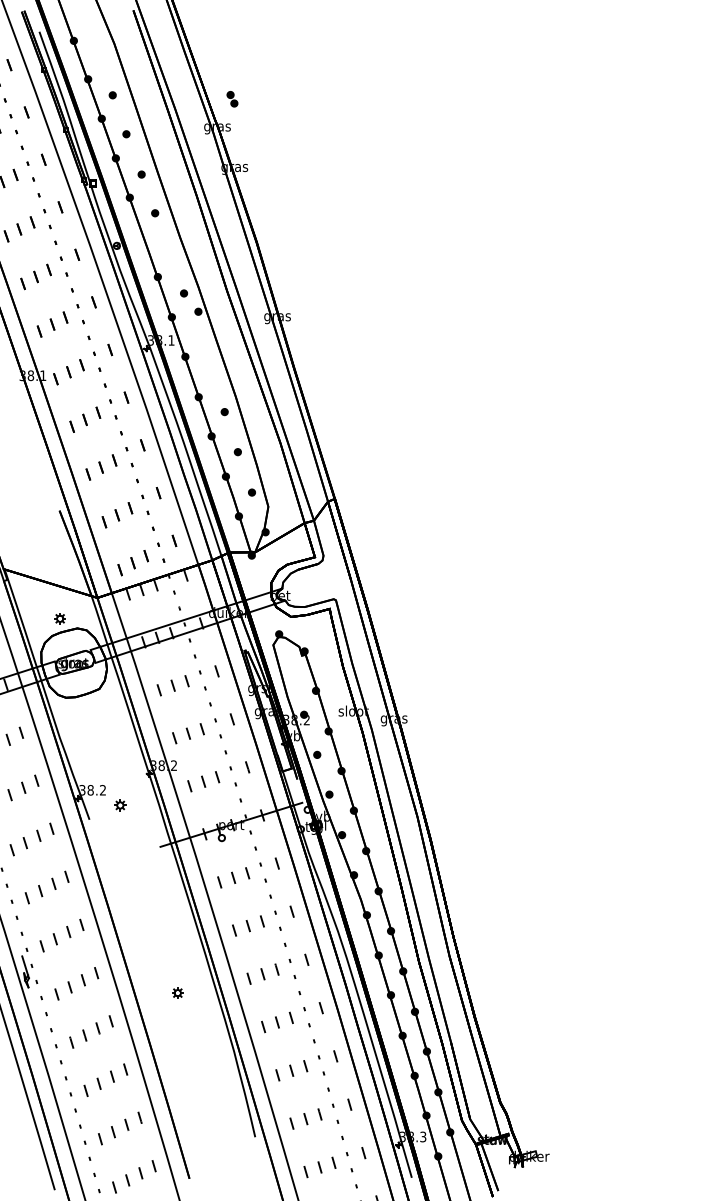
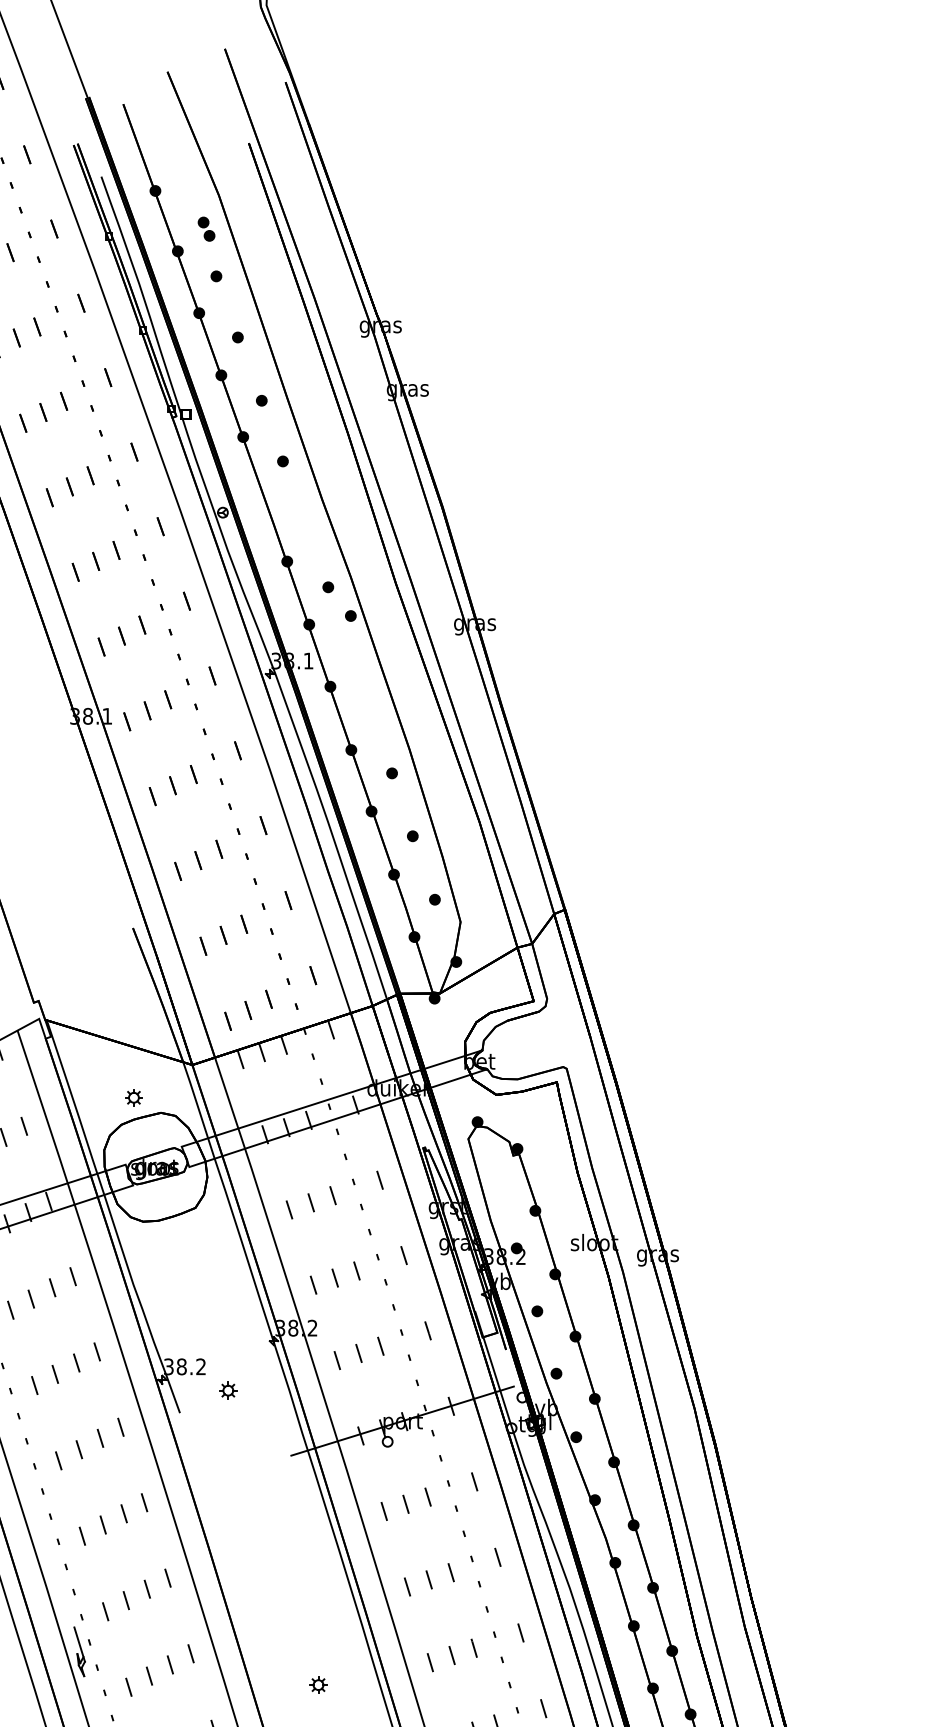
part: (232, 99) -> (206, 229), moved

